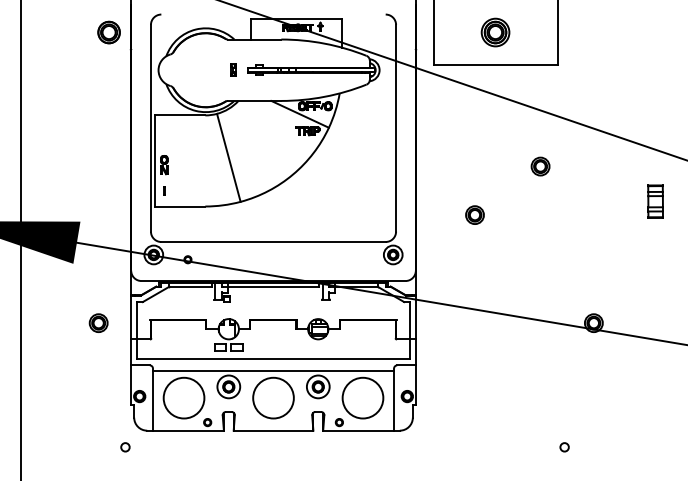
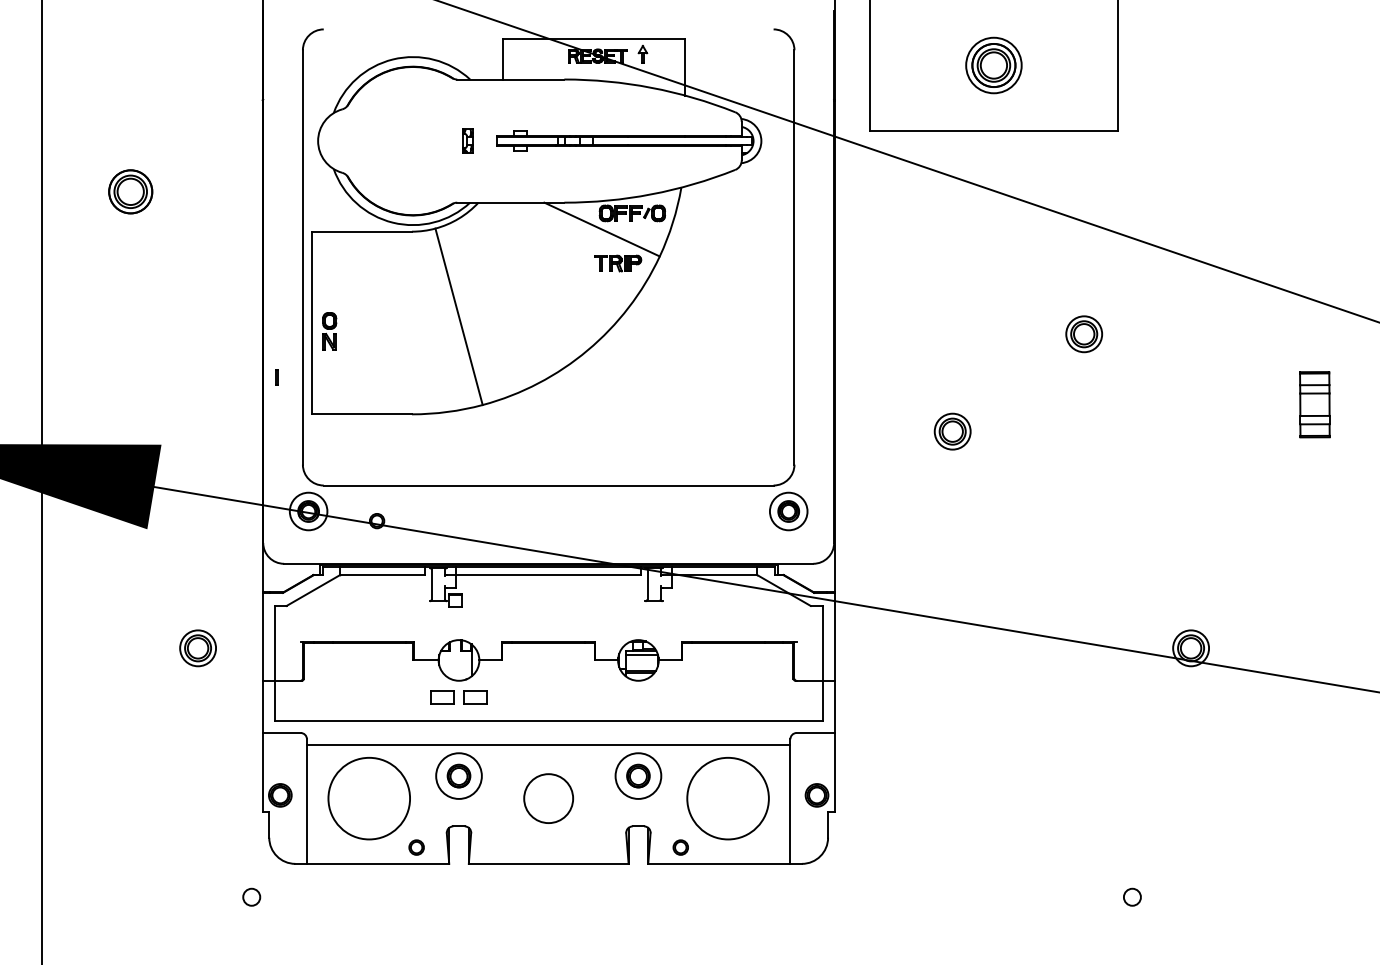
part: (108, 32) -> (129, 191), moved
part: (164, 190) -> (277, 376), moved
circle: (273, 397) -> (548, 797), size x0.6

